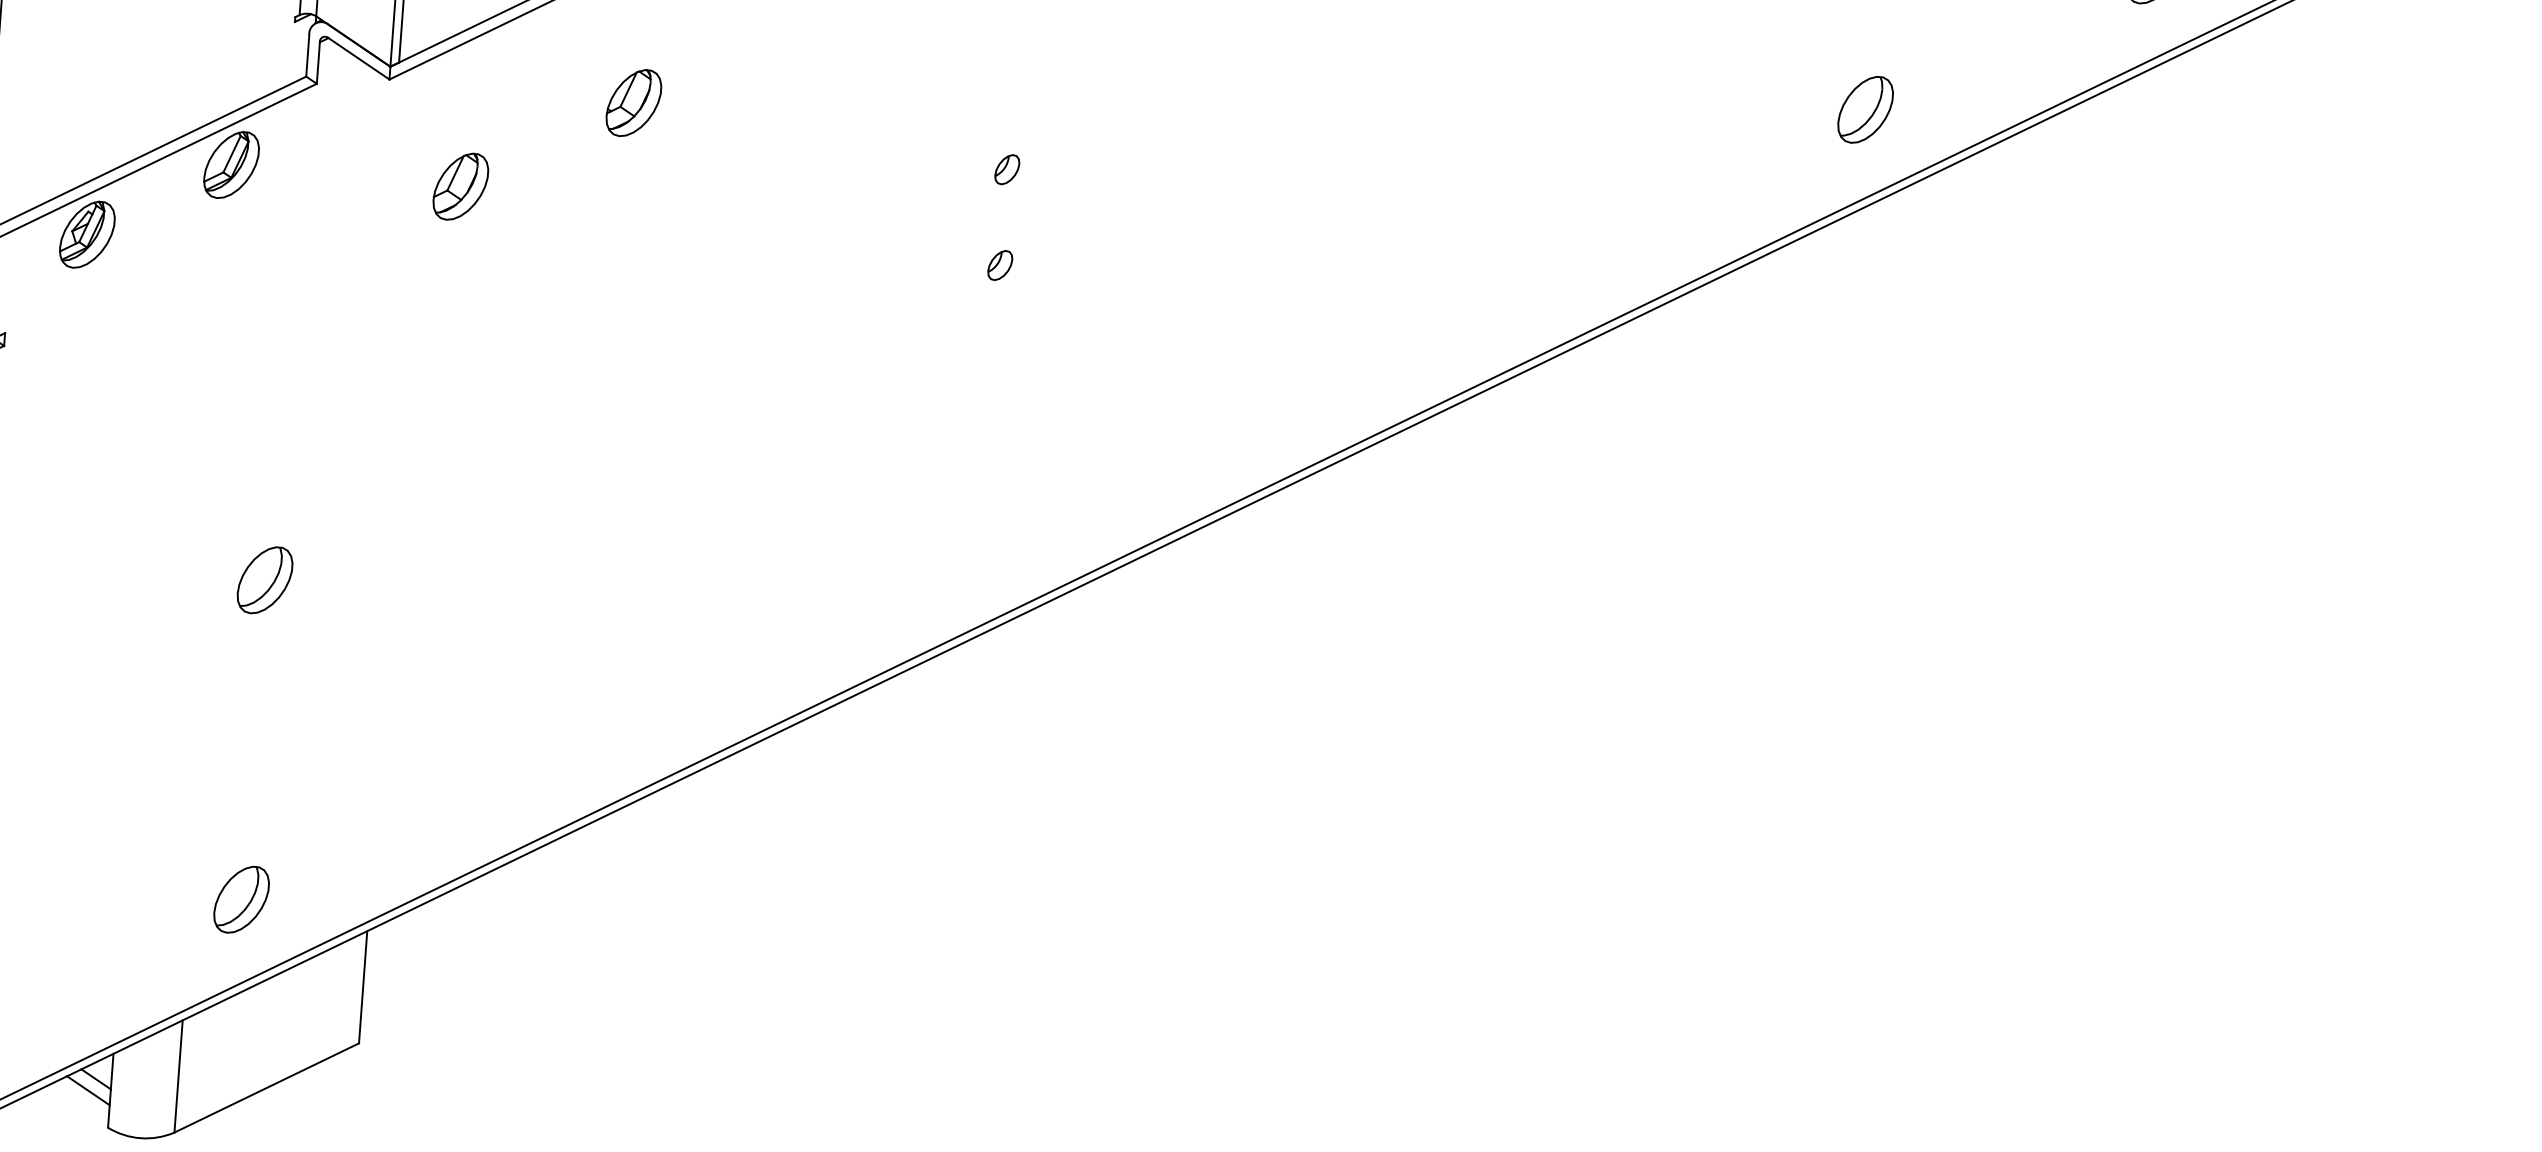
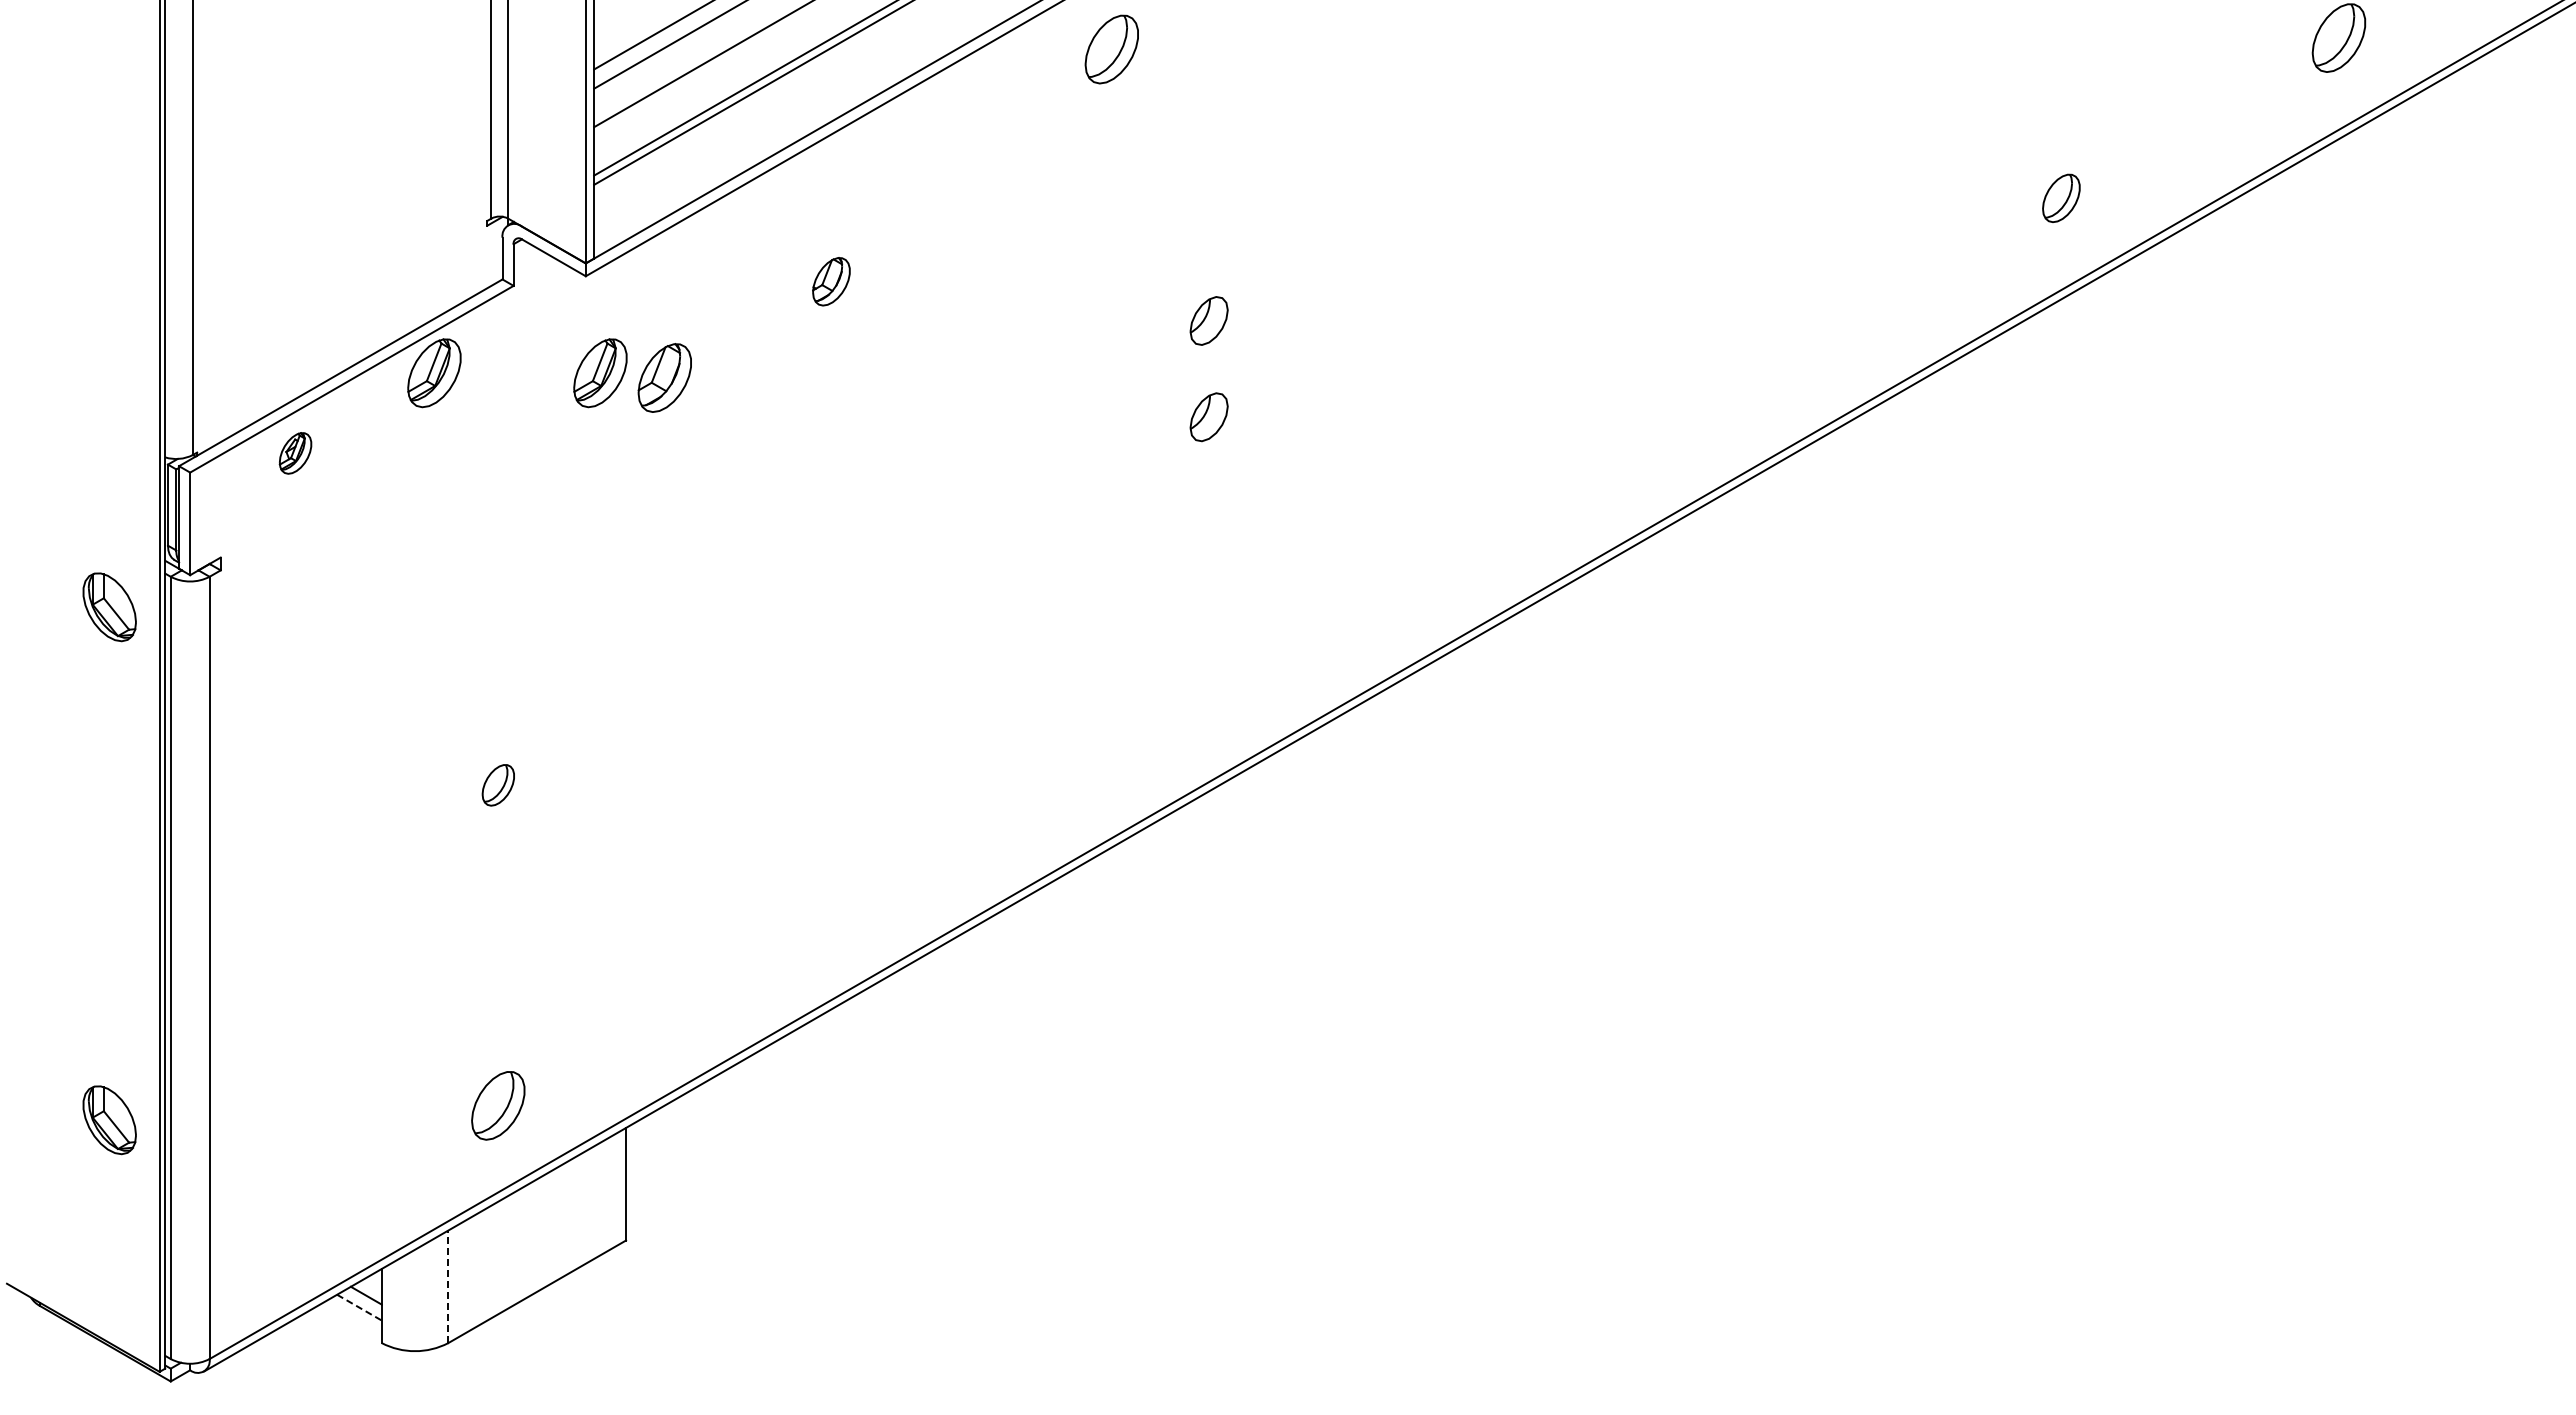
part: (633, 102) -> (831, 281), size x0.7
part: (1865, 110) -> (2061, 198), size x0.7
part: (1006, 169) -> (1208, 320), size x1.6
part: (396, 177) -> (600, 373), added
part: (87, 234) -> (295, 453), size x0.6
part: (999, 264) -> (1208, 416), size x1.6
part: (265, 580) -> (498, 785), size x0.6
line: (178, 1076) -> (448, 1286), solid -> dashed
line: (88, 1090) -> (359, 1307), solid -> dashed

